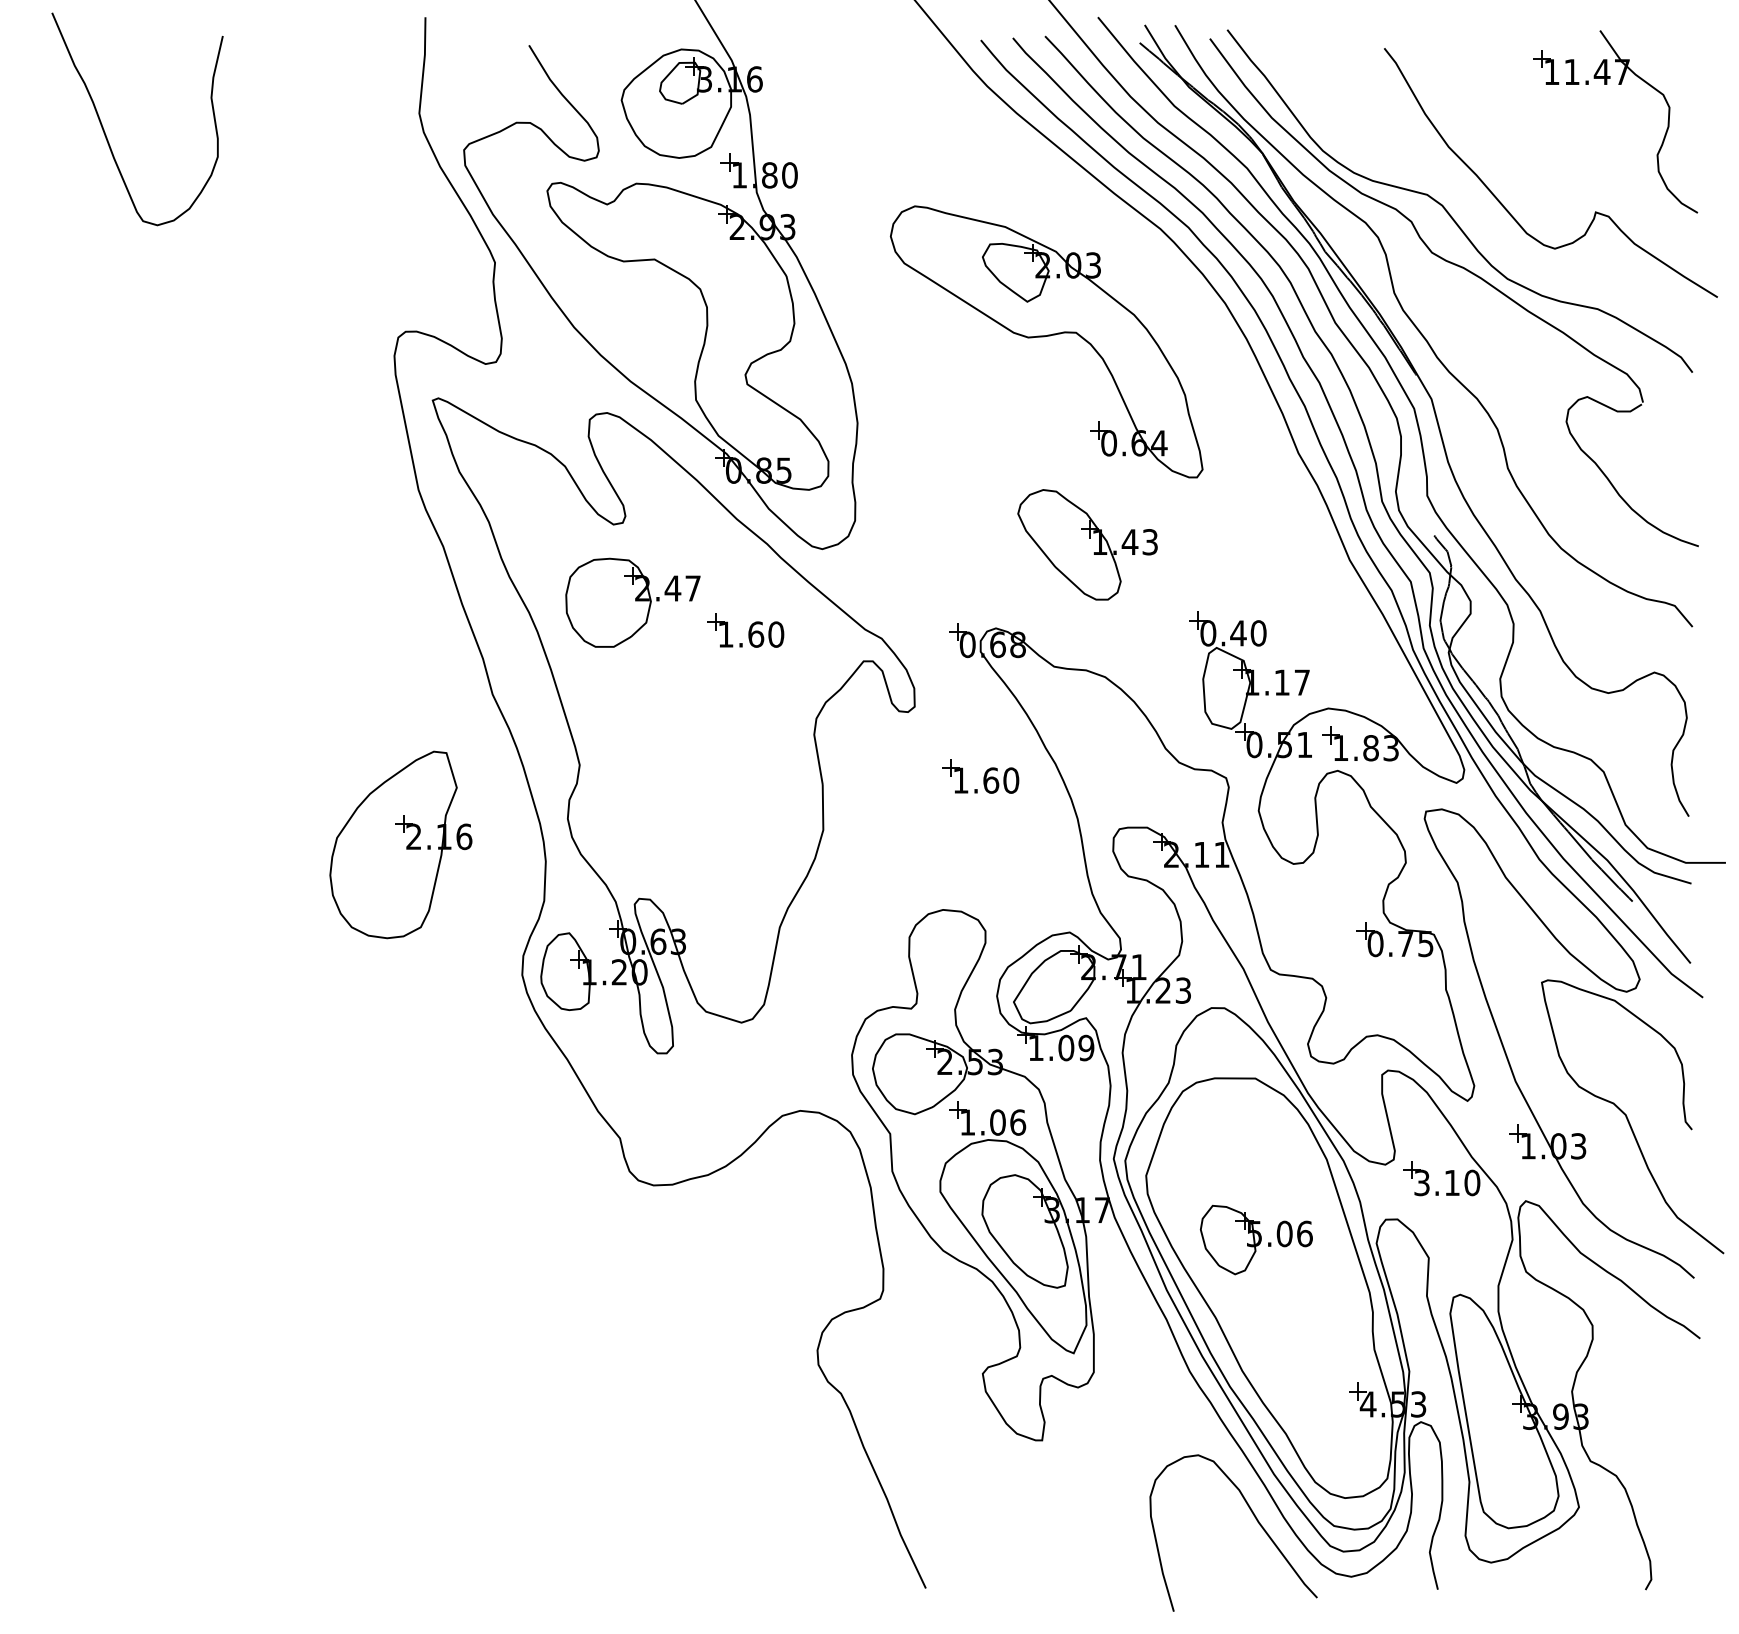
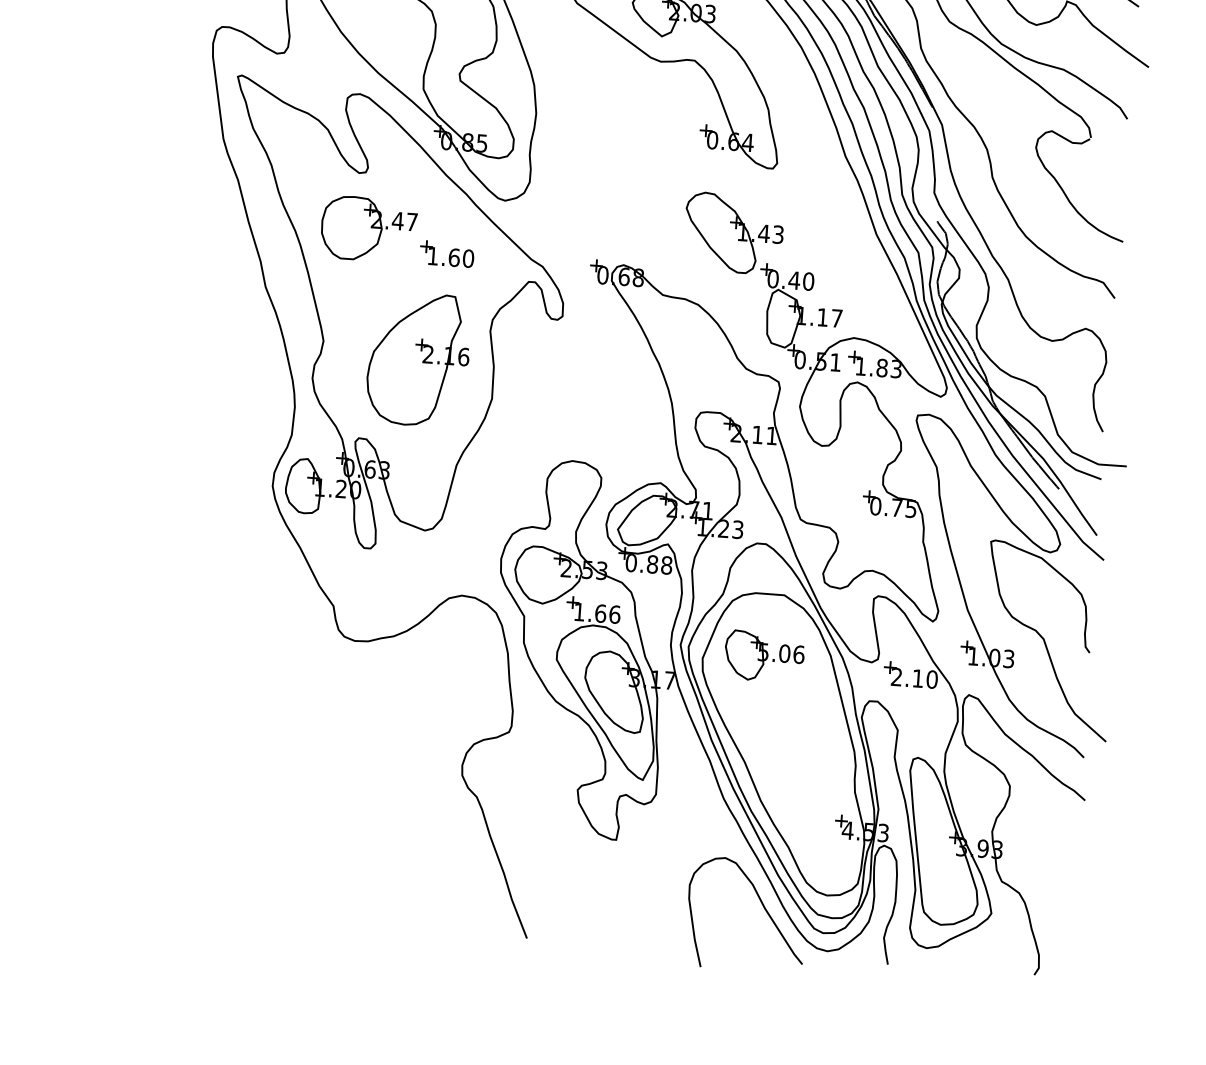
part: (1087, 544) -> (733, 233), moved
part: (980, 776) -> (605, 368), removed
part: (400, 844) -> (418, 359), moved
text: (1061, 1048) -> (649, 564), 1.09 -> 0.88
text: (997, 1122) -> (600, 613), 1.06 -> 1.66
text: (1421, 1183) -> (896, 677), 3.10 -> 2.10
part: (1255, 1239) -> (763, 656), moved

